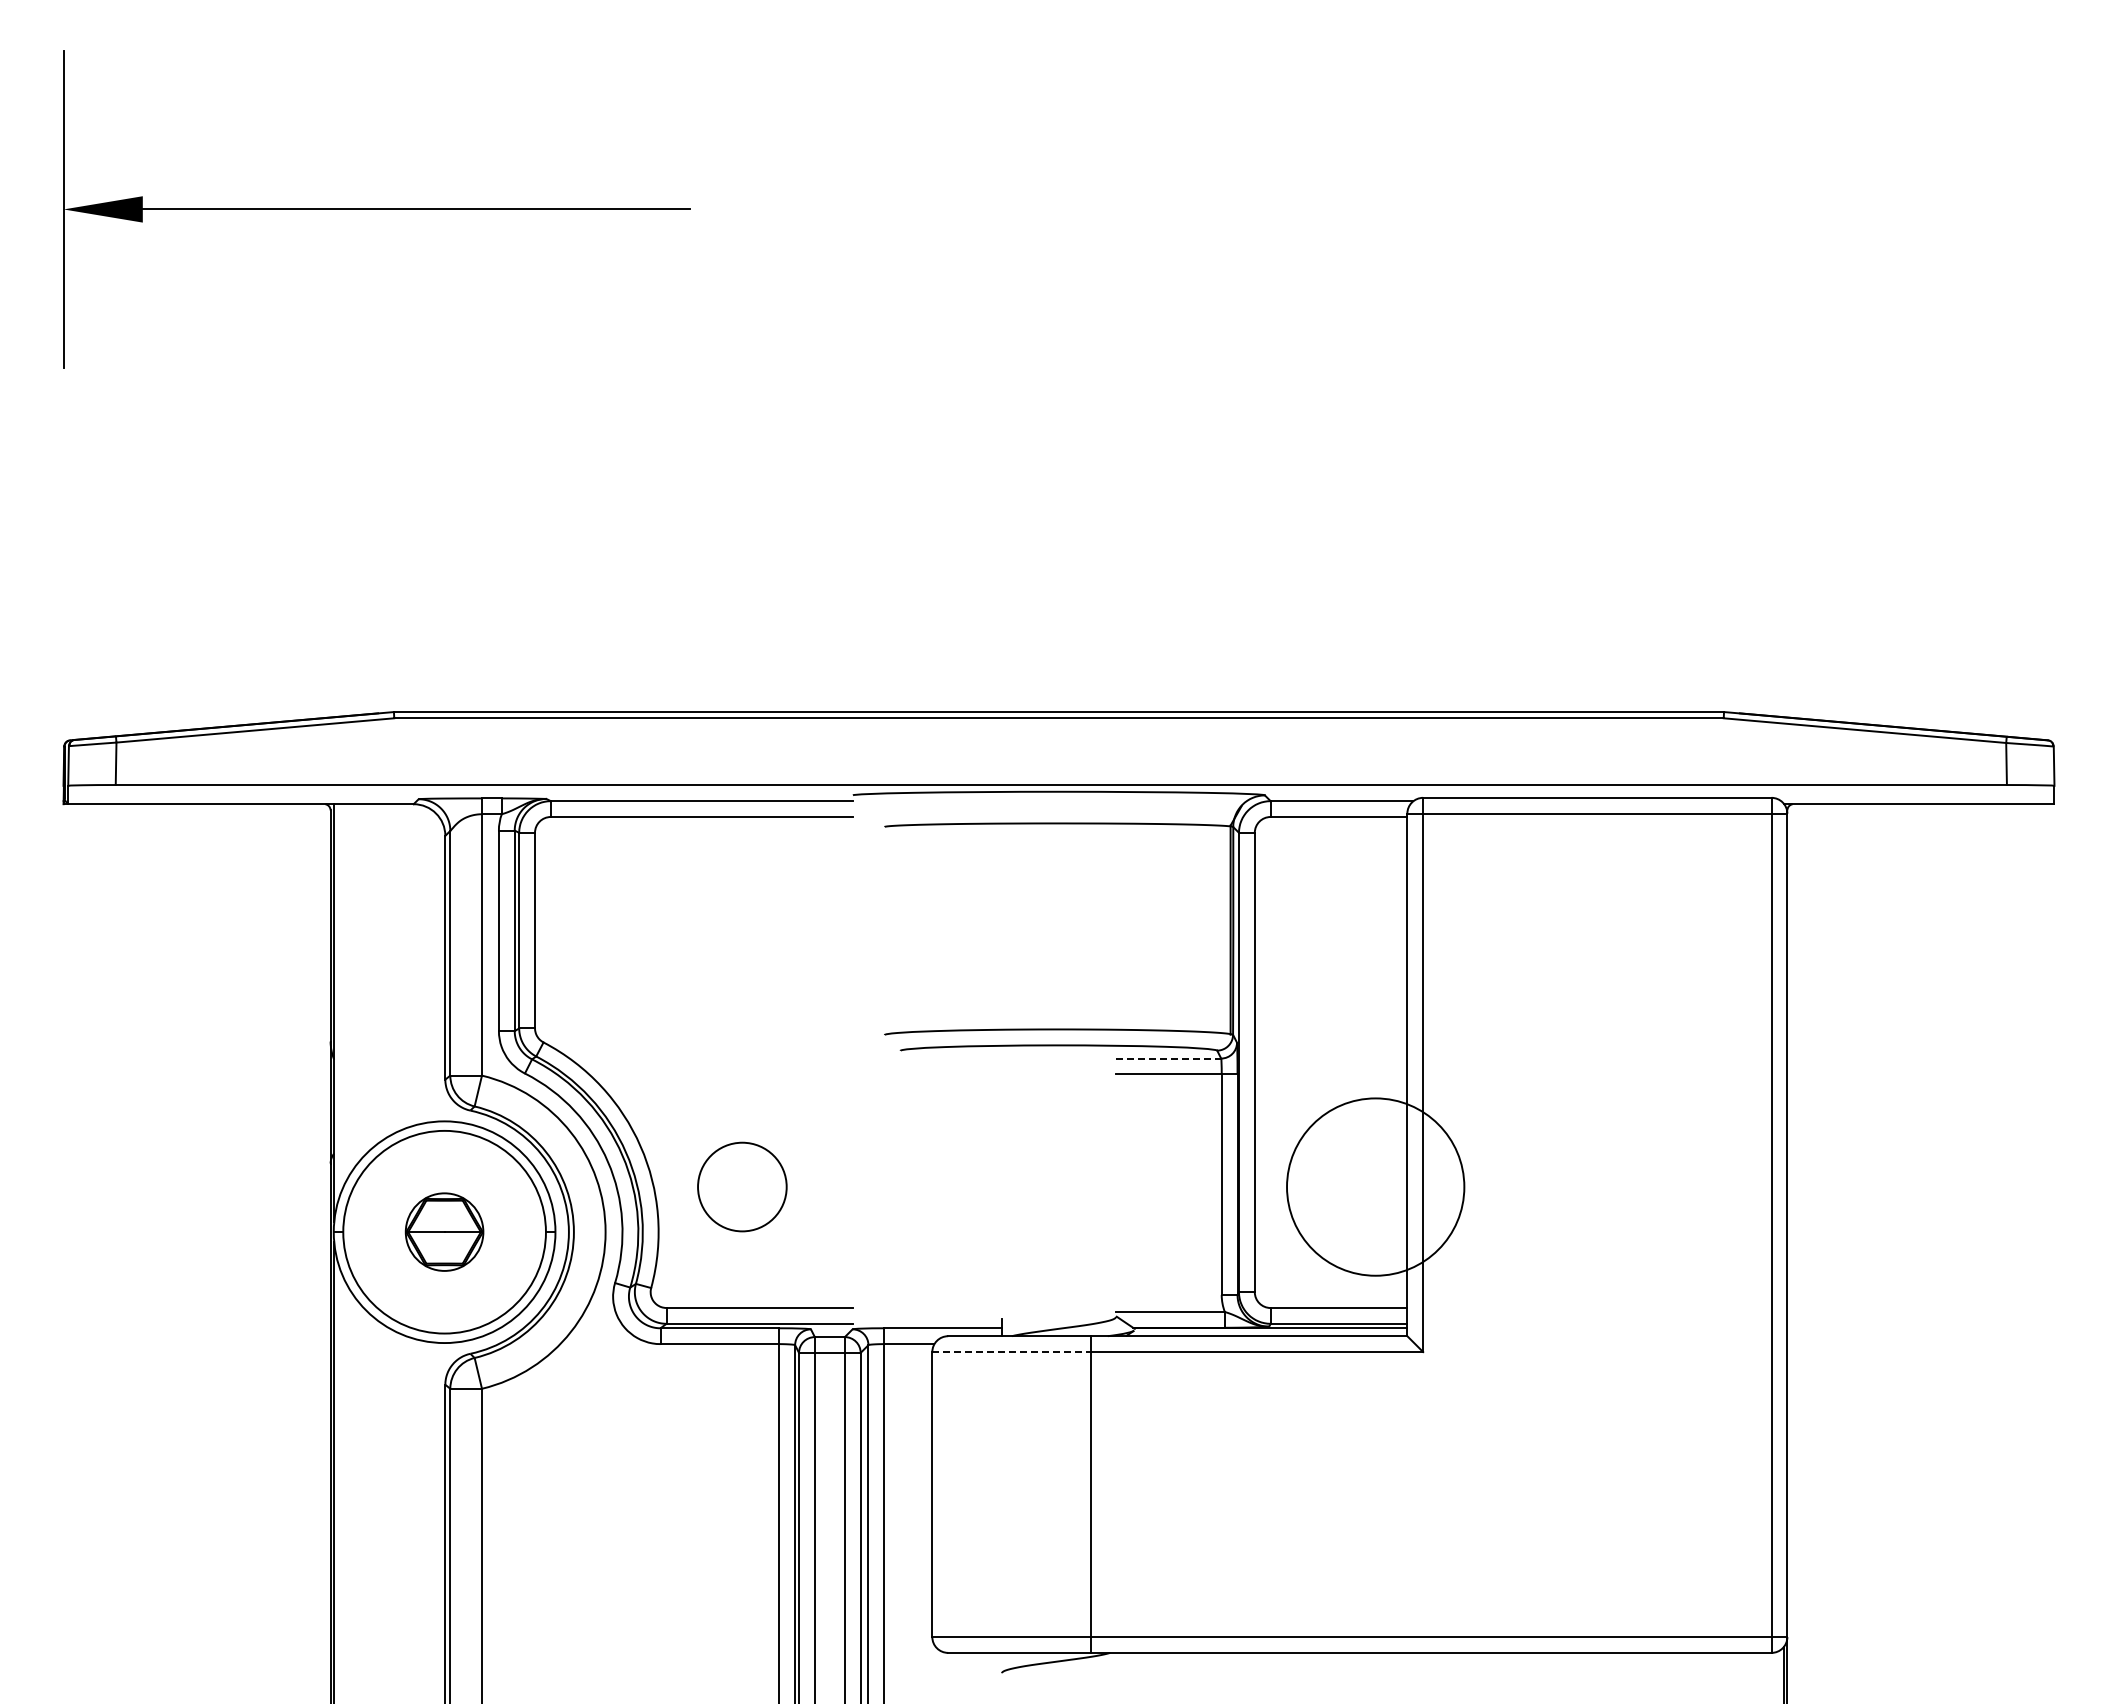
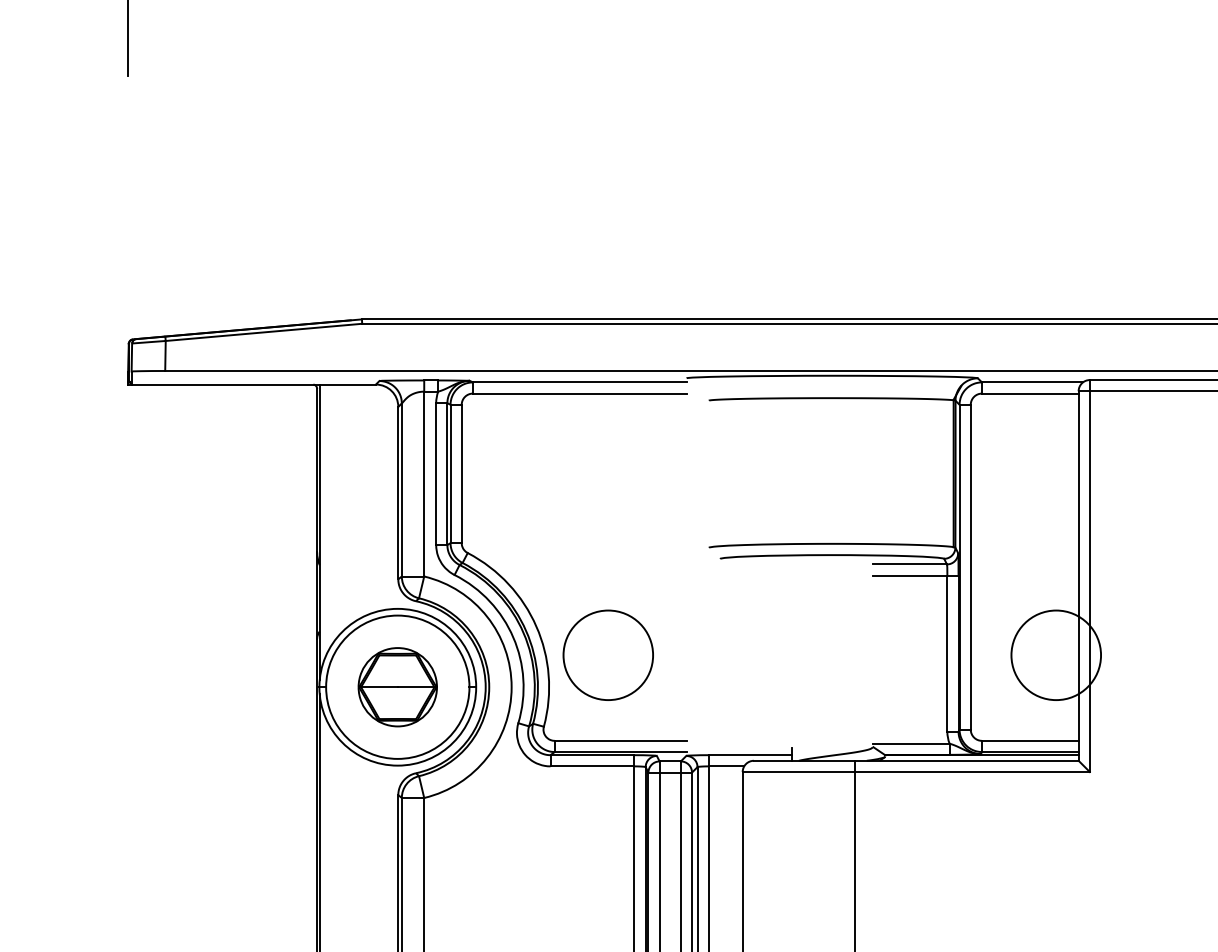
line: (1168, 1058) -> (909, 564), dashed -> solid
circle: (742, 1186) -> (608, 654), size x1.43
circle: (1375, 1186) -> (1056, 654), size x0.71
part: (444, 1231) -> (397, 686), size x1.43
line: (1011, 1352) -> (798, 772), dashed -> solid

